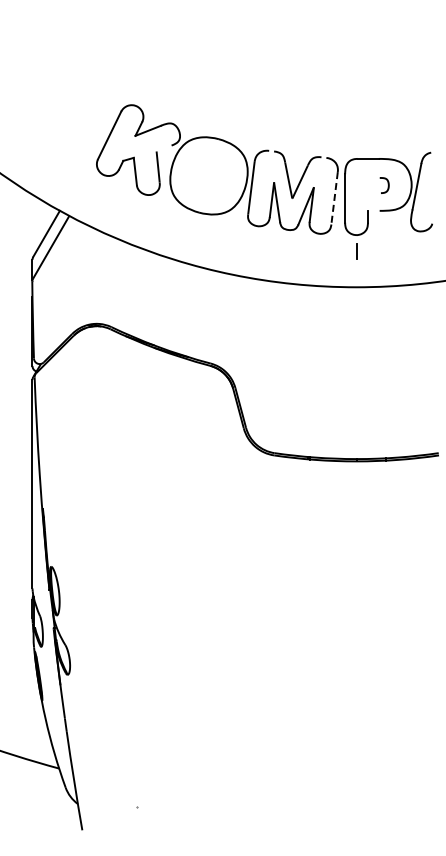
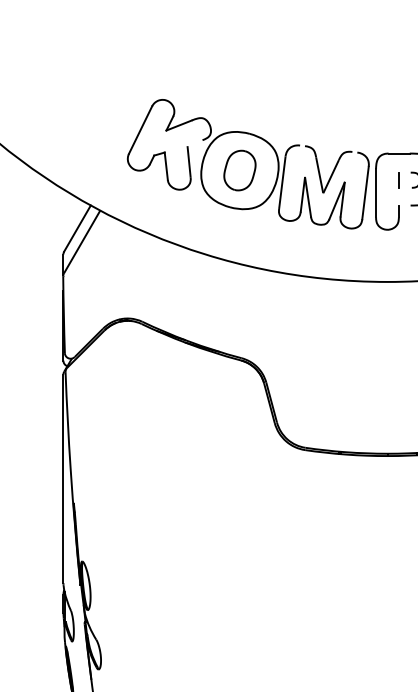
part: (208, 175) -> (239, 170), added
line: (334, 198) -> (365, 193), dashed -> solid
line: (356, 251) -> (398, 180), moved

